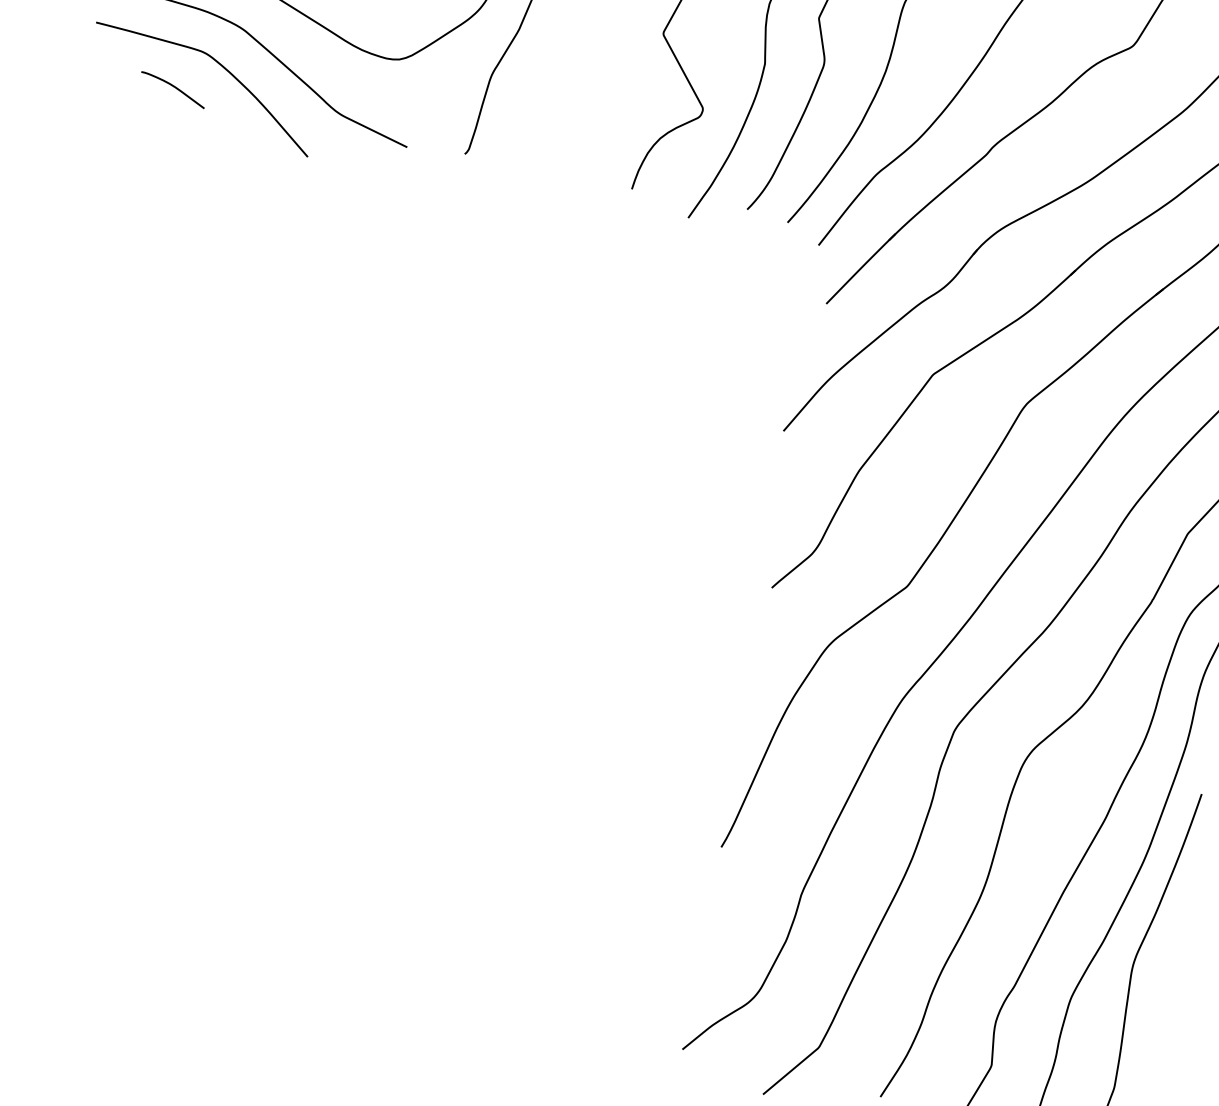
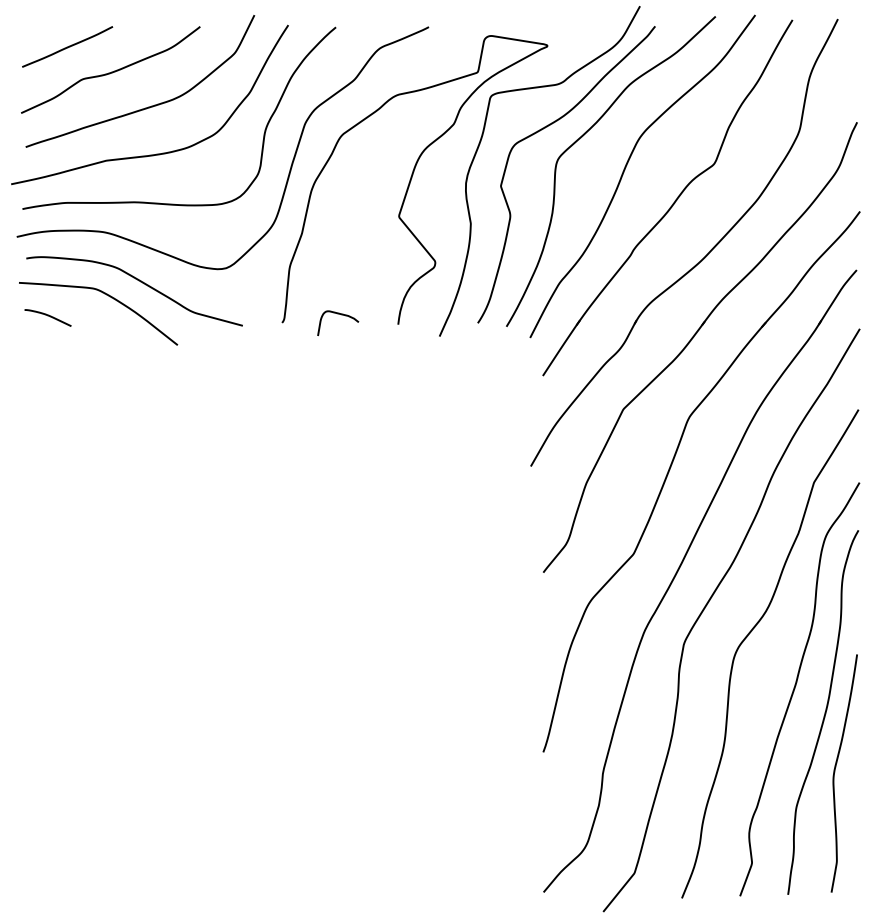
curve: (172, 87) -> (47, 316), moved
curve: (552, 160) -> (341, 315), added

